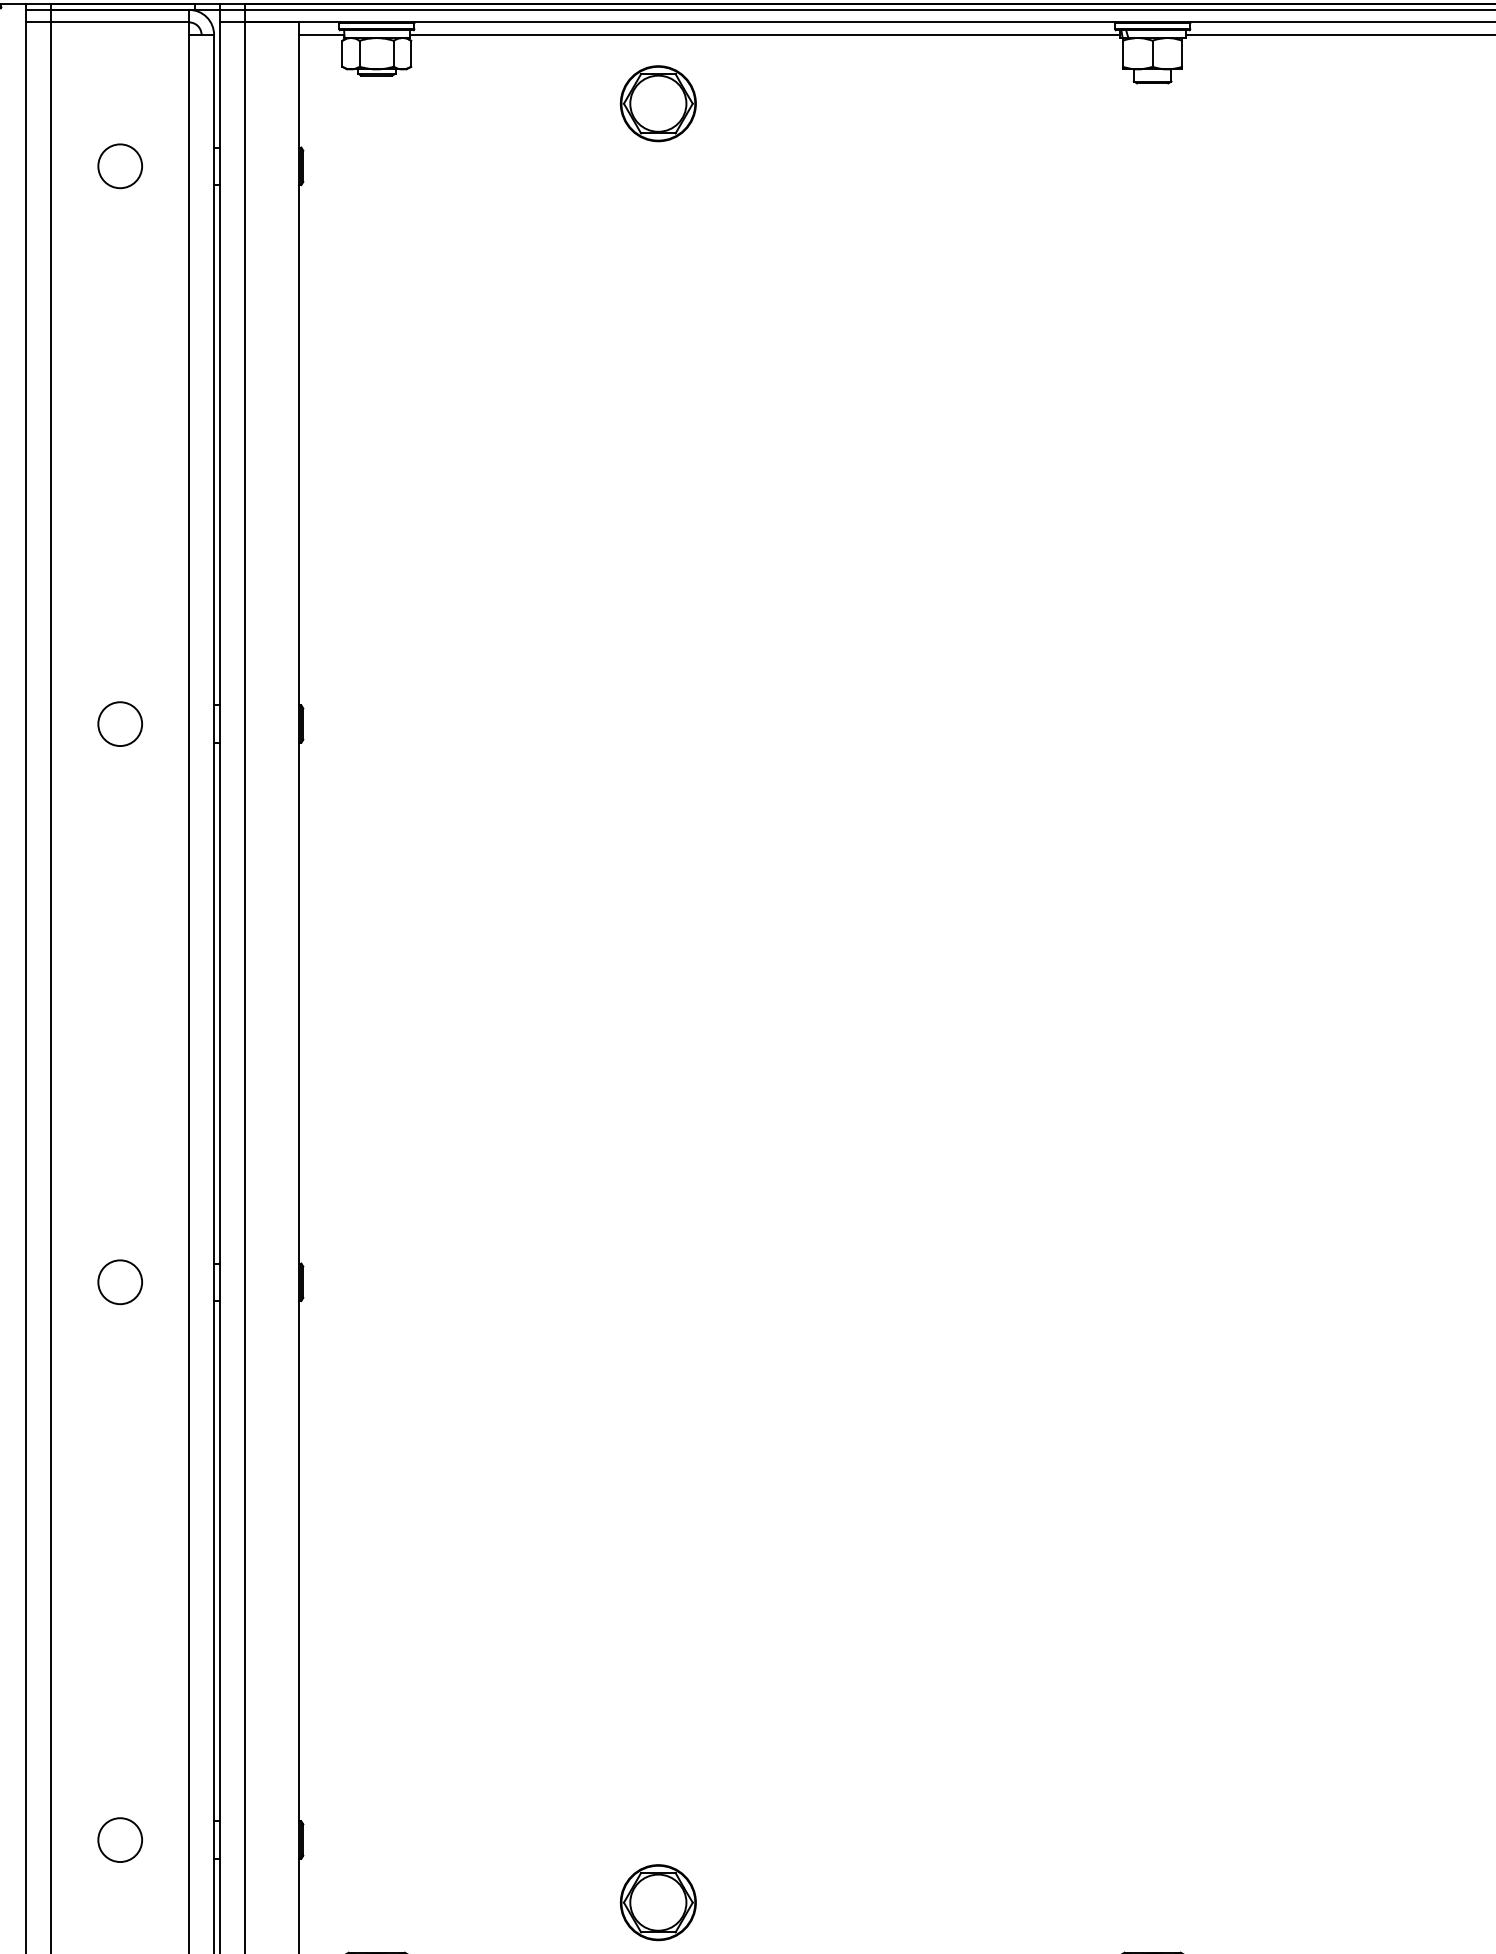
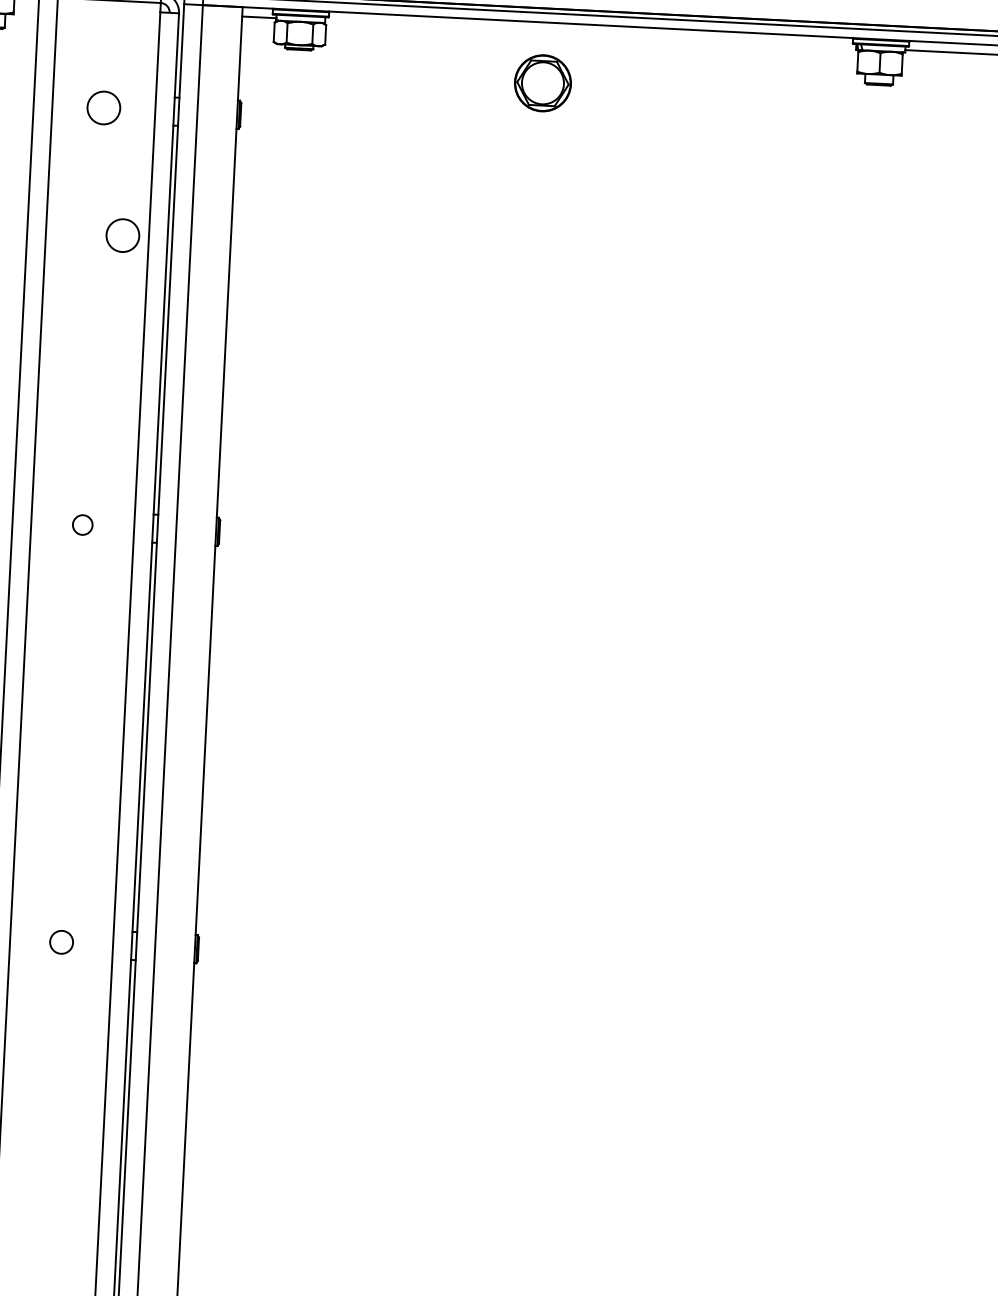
line: (764, 34) -> (590, 33), removed
part: (657, 103) -> (542, 83), moved
circle: (153, 335) -> (122, 235), added
circle: (120, 724) -> (82, 525), size x0.6
circle: (120, 1282) -> (61, 942), size x0.7

